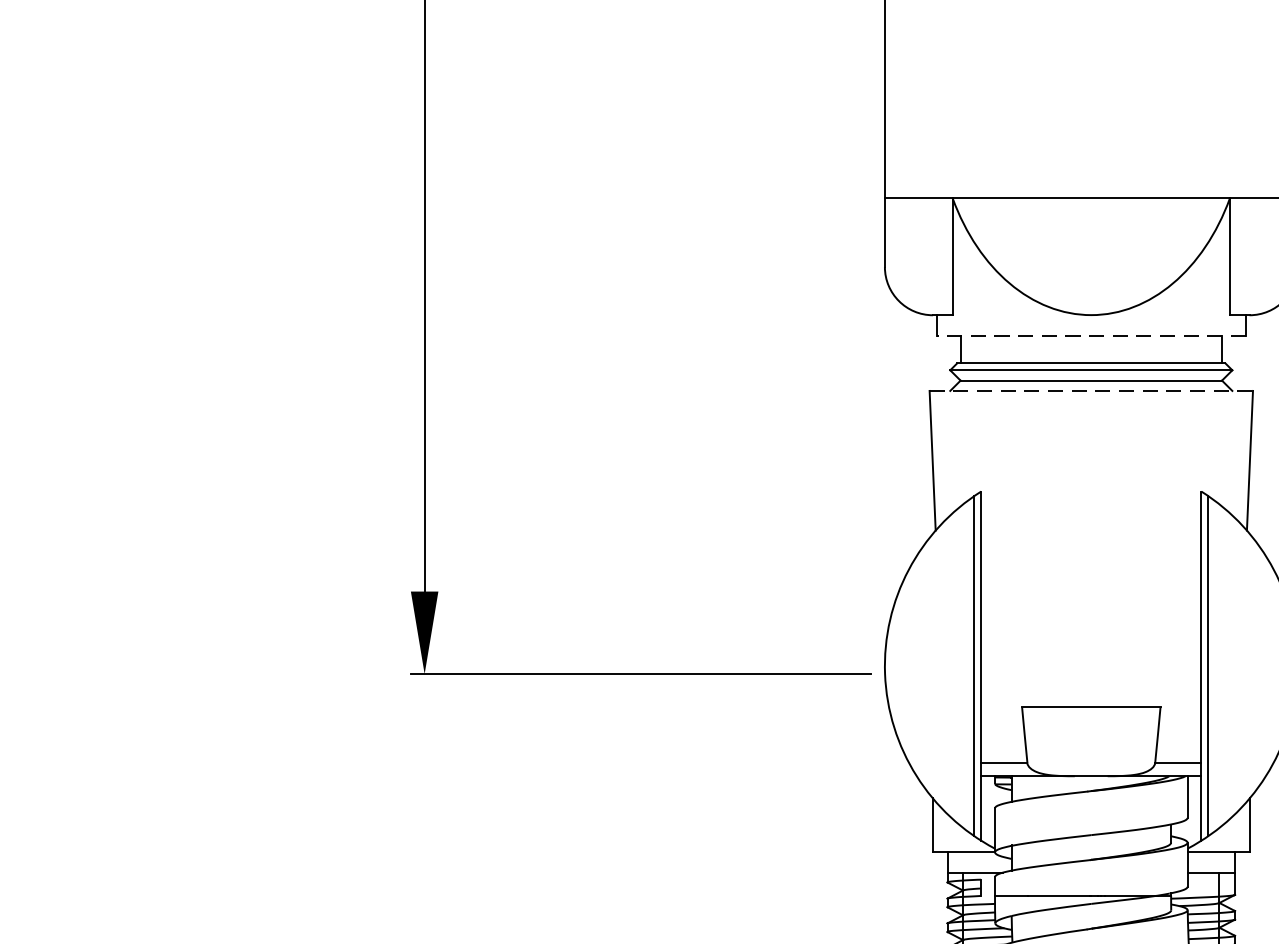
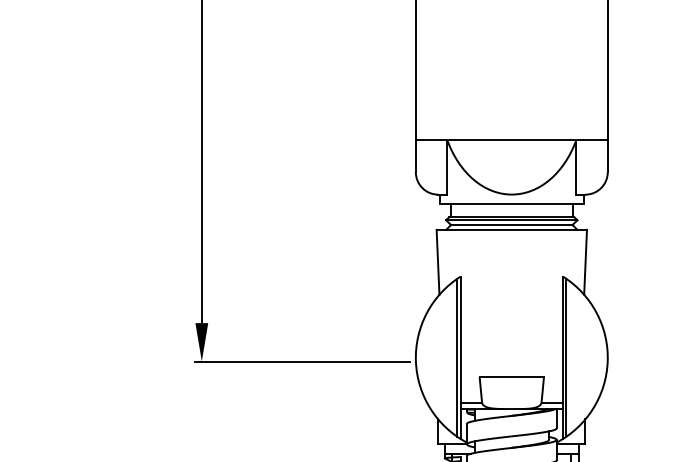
line: (1090, 336) -> (511, 204), dashed -> solid
line: (1092, 390) -> (512, 229), dashed -> solid

